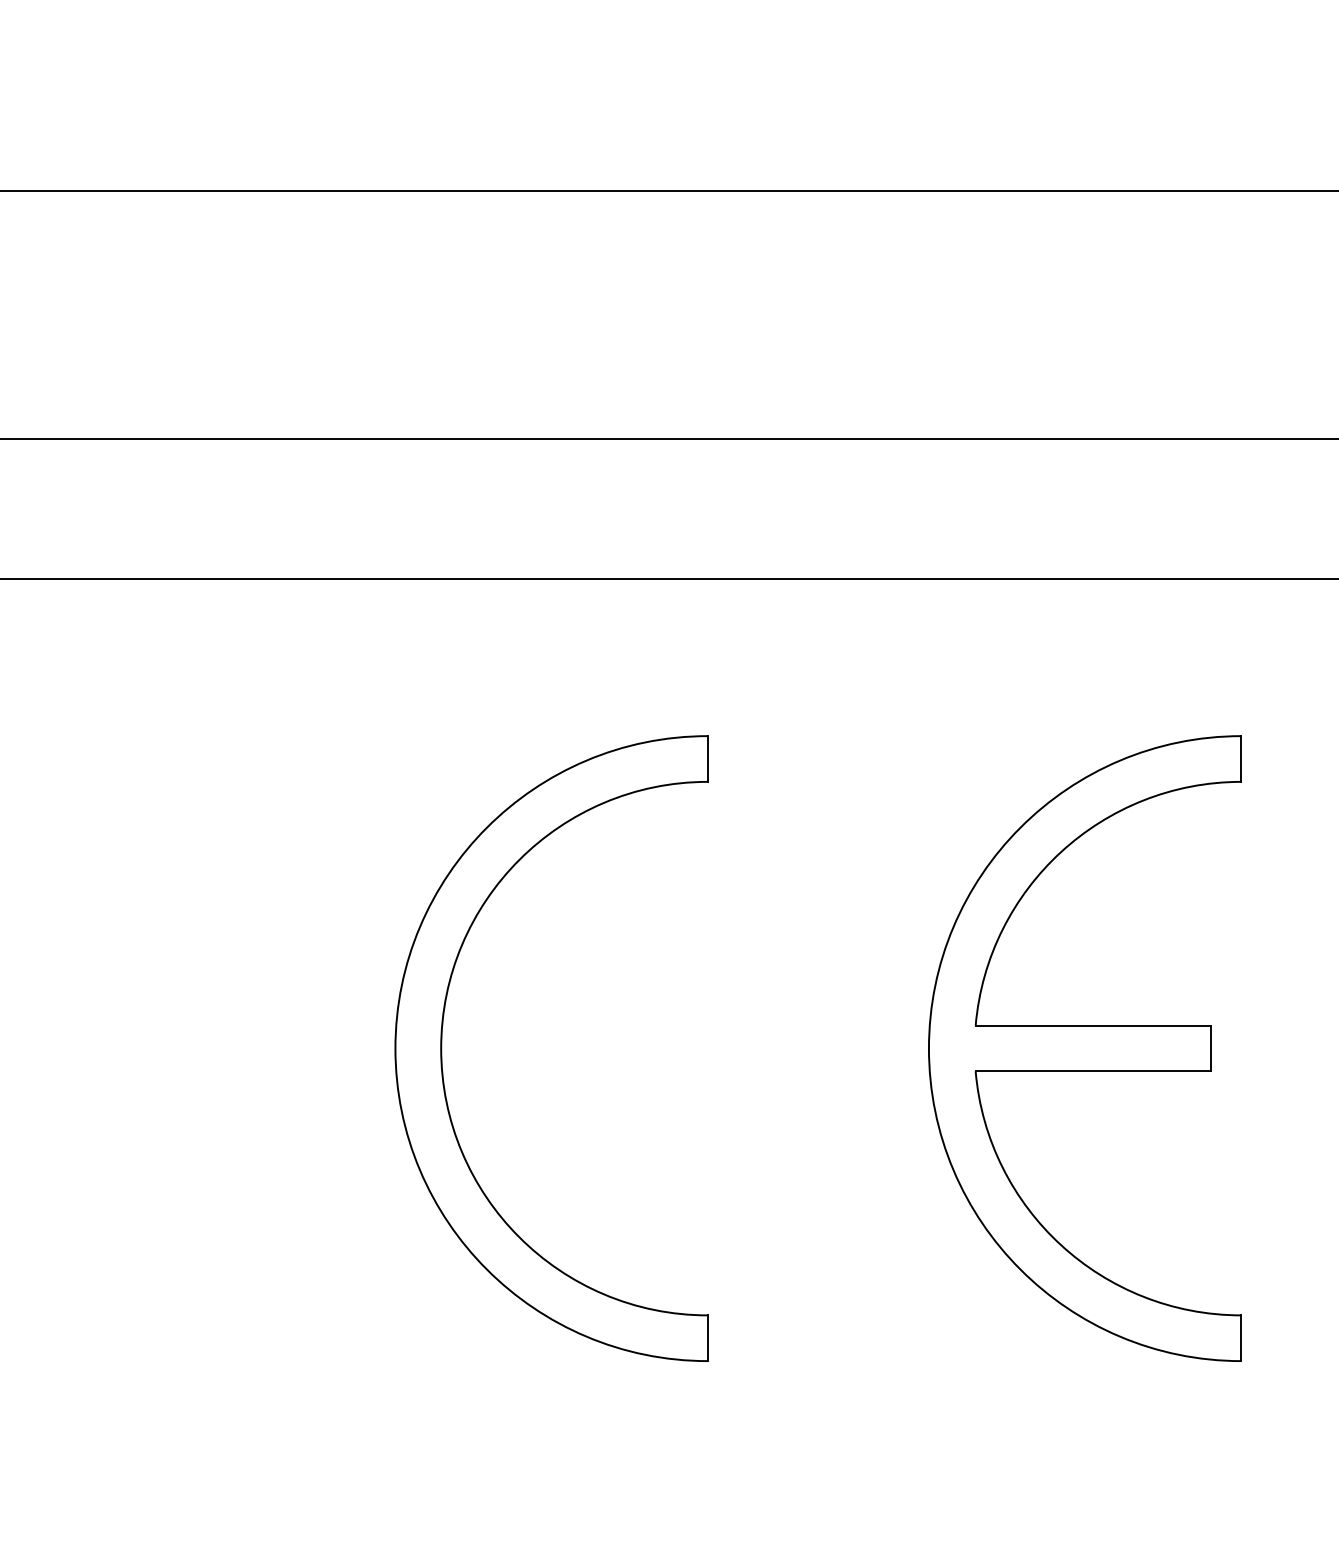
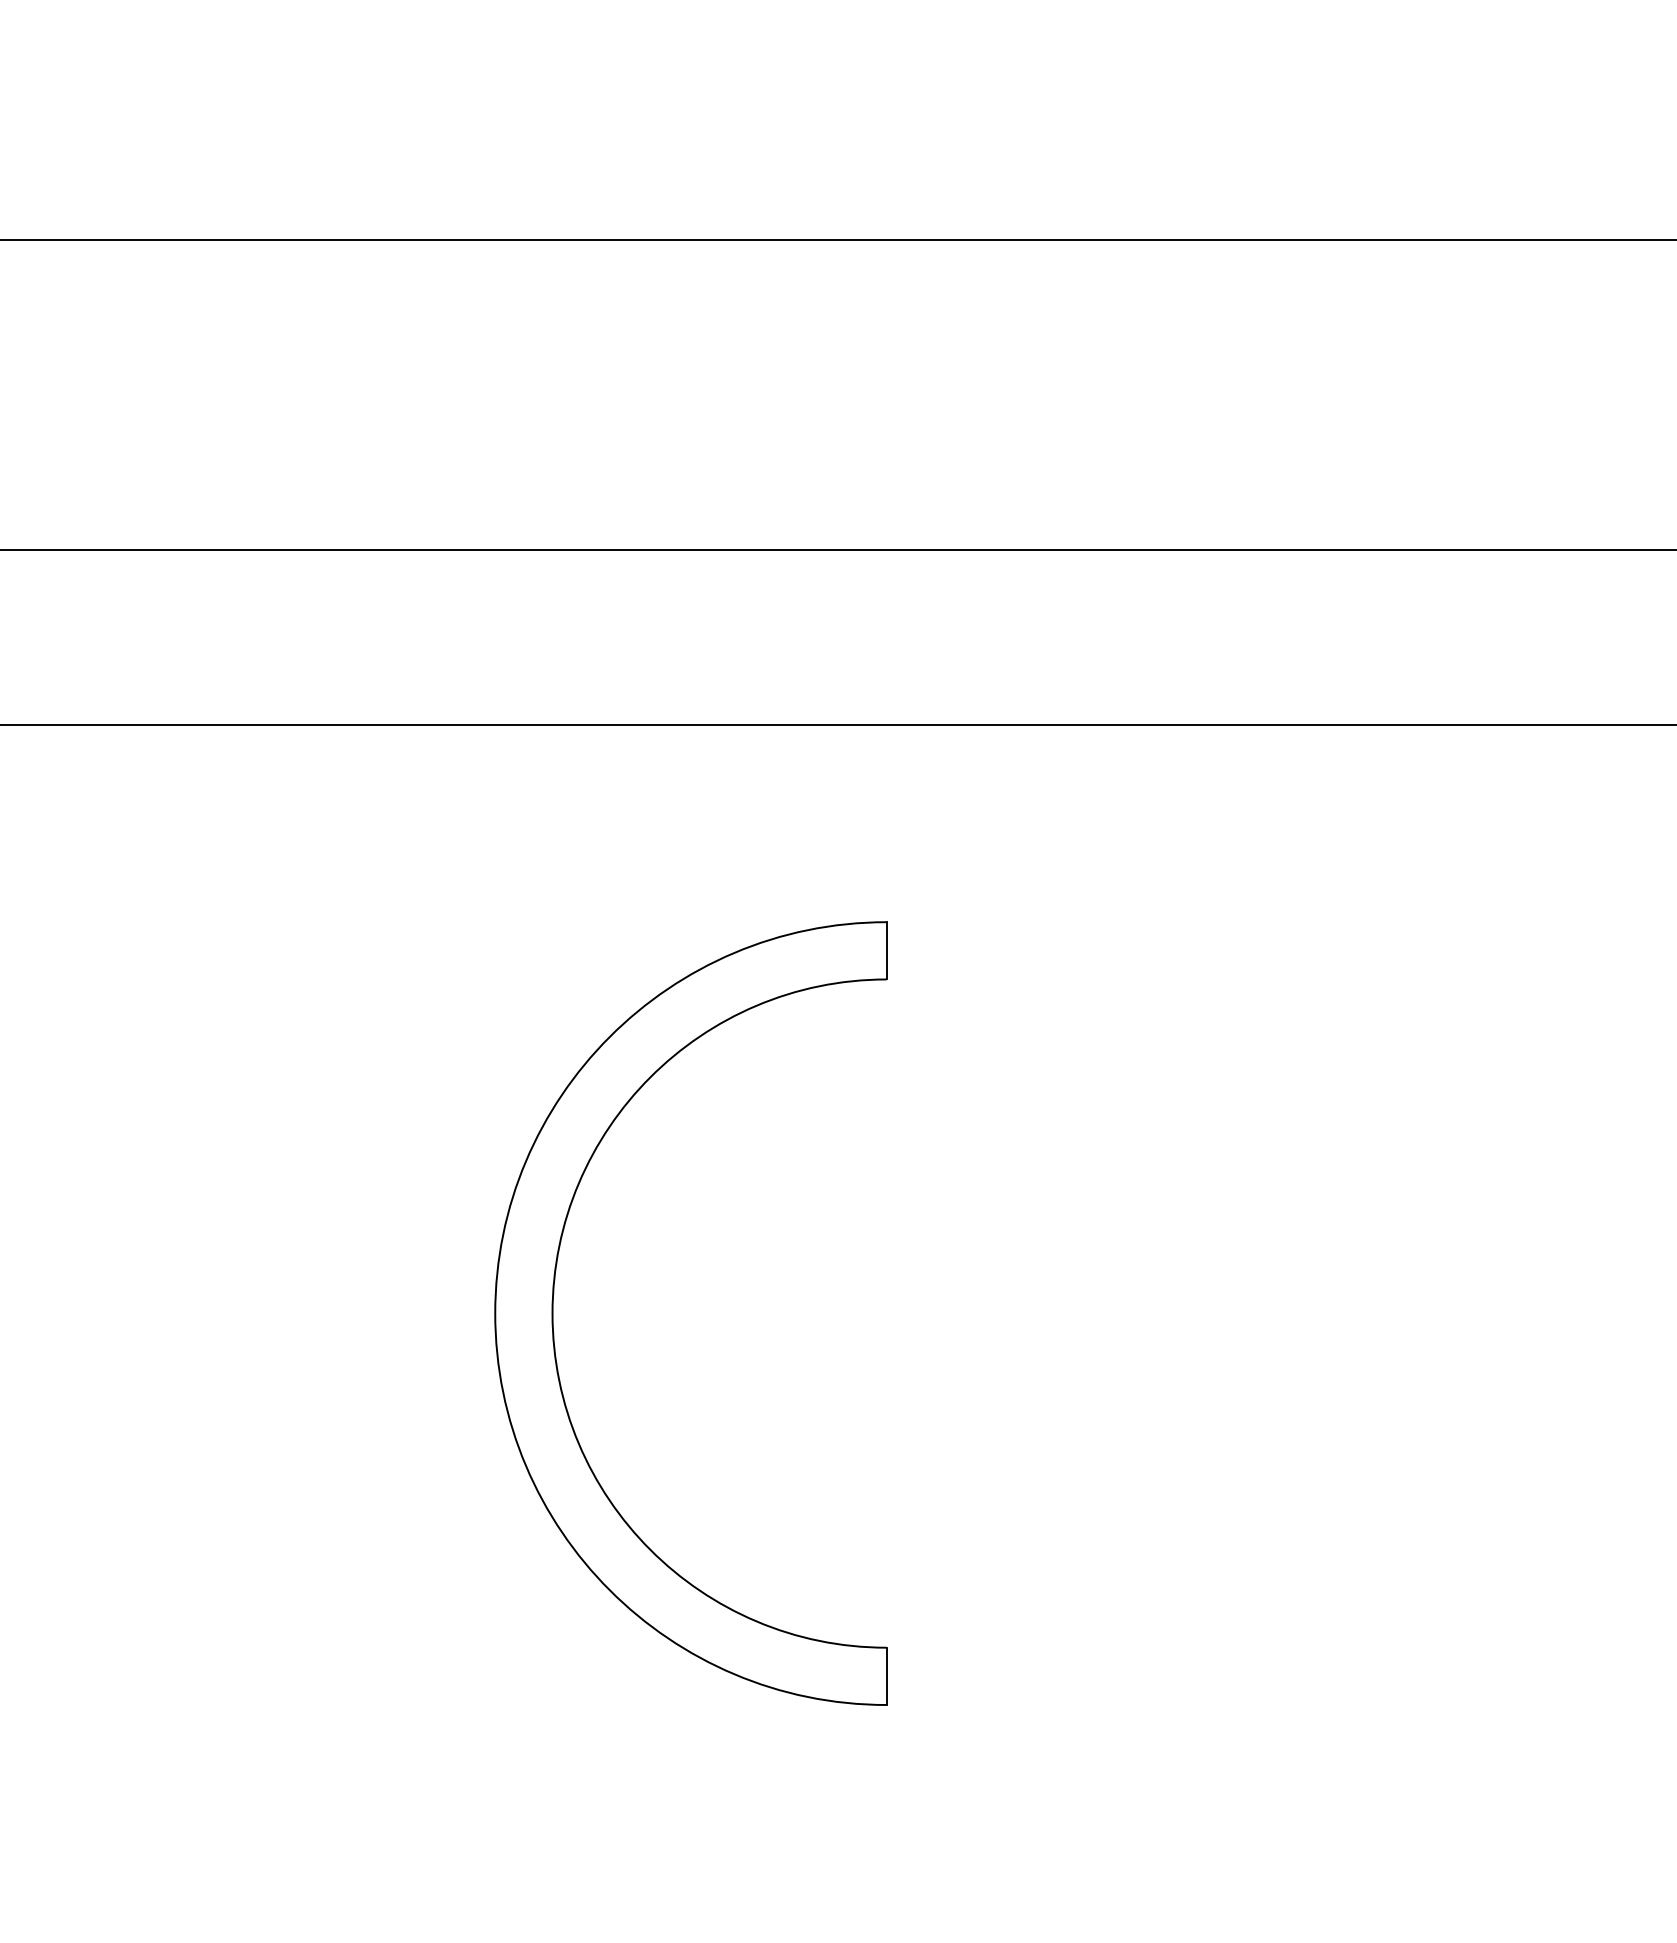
part: (1084, 1048) -> (1358, 1313), removed

